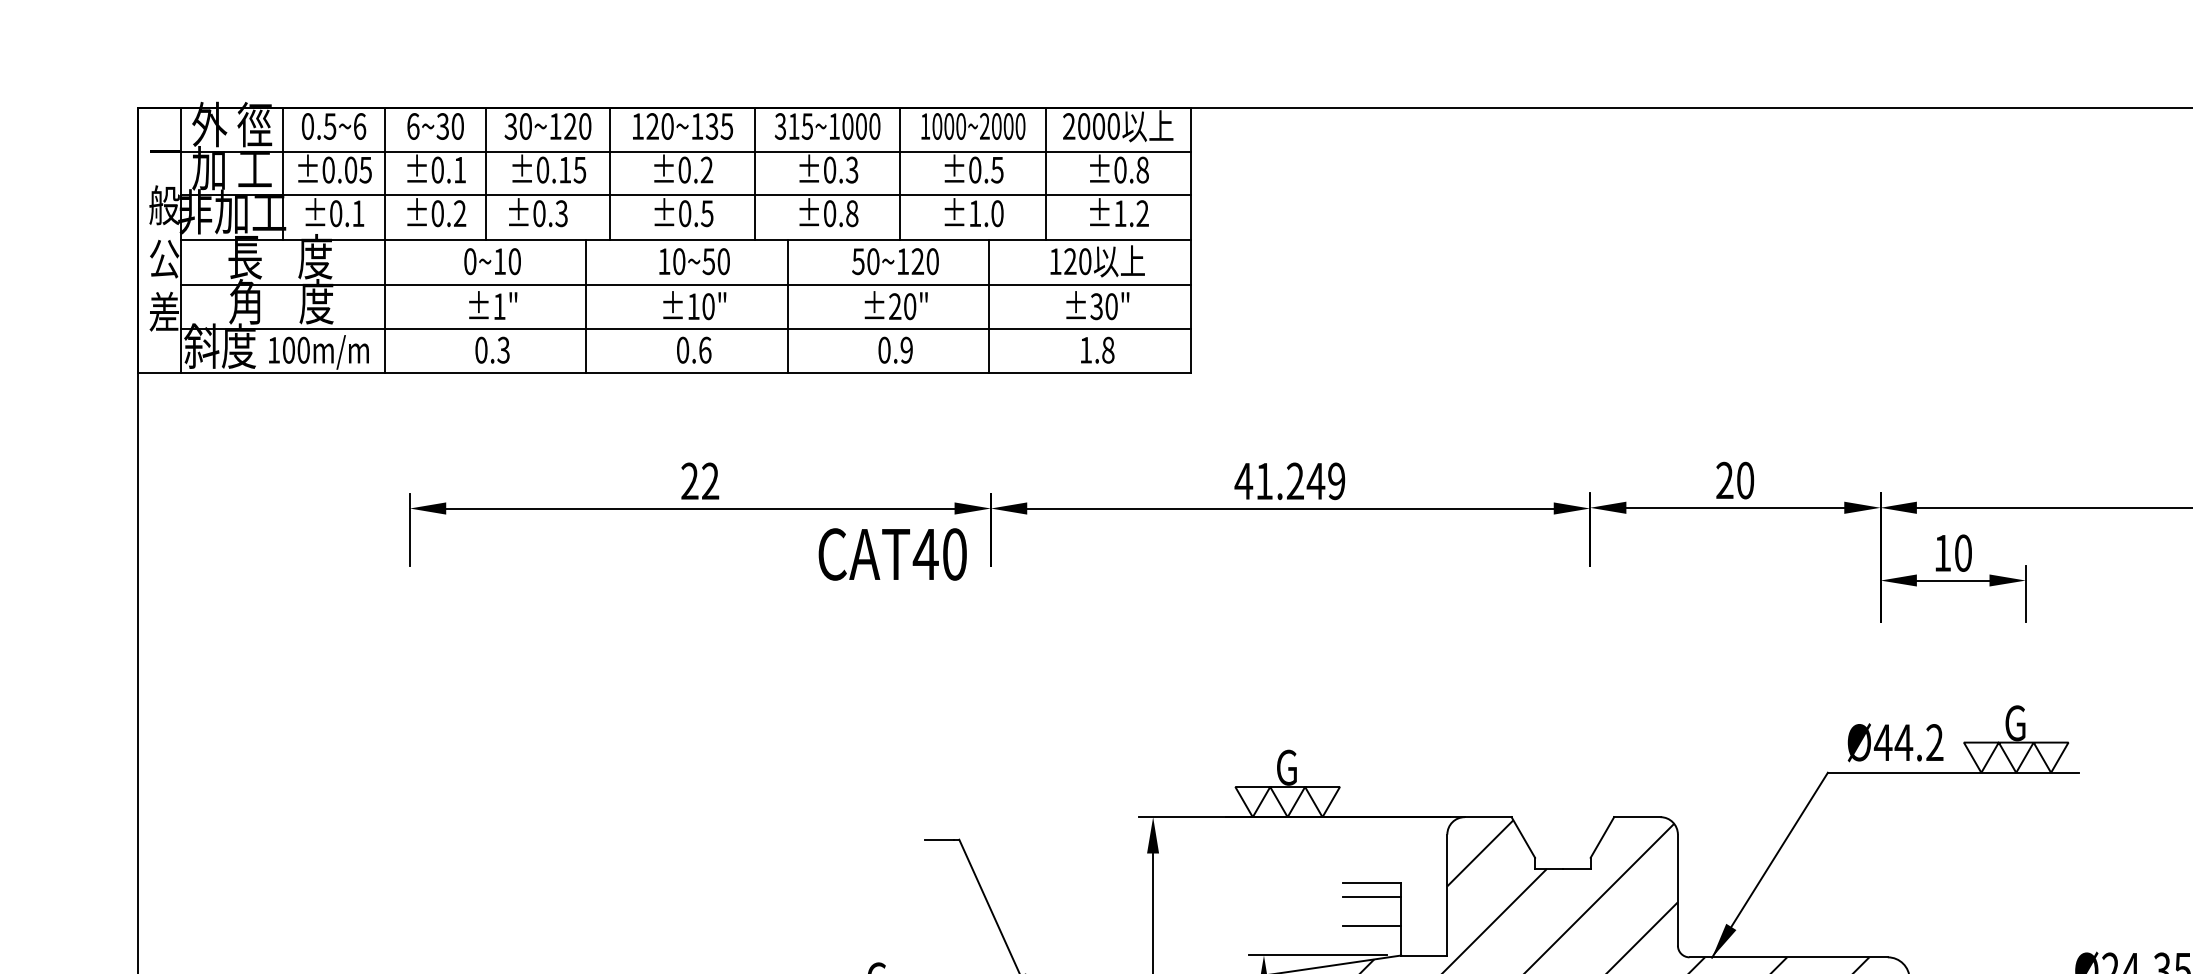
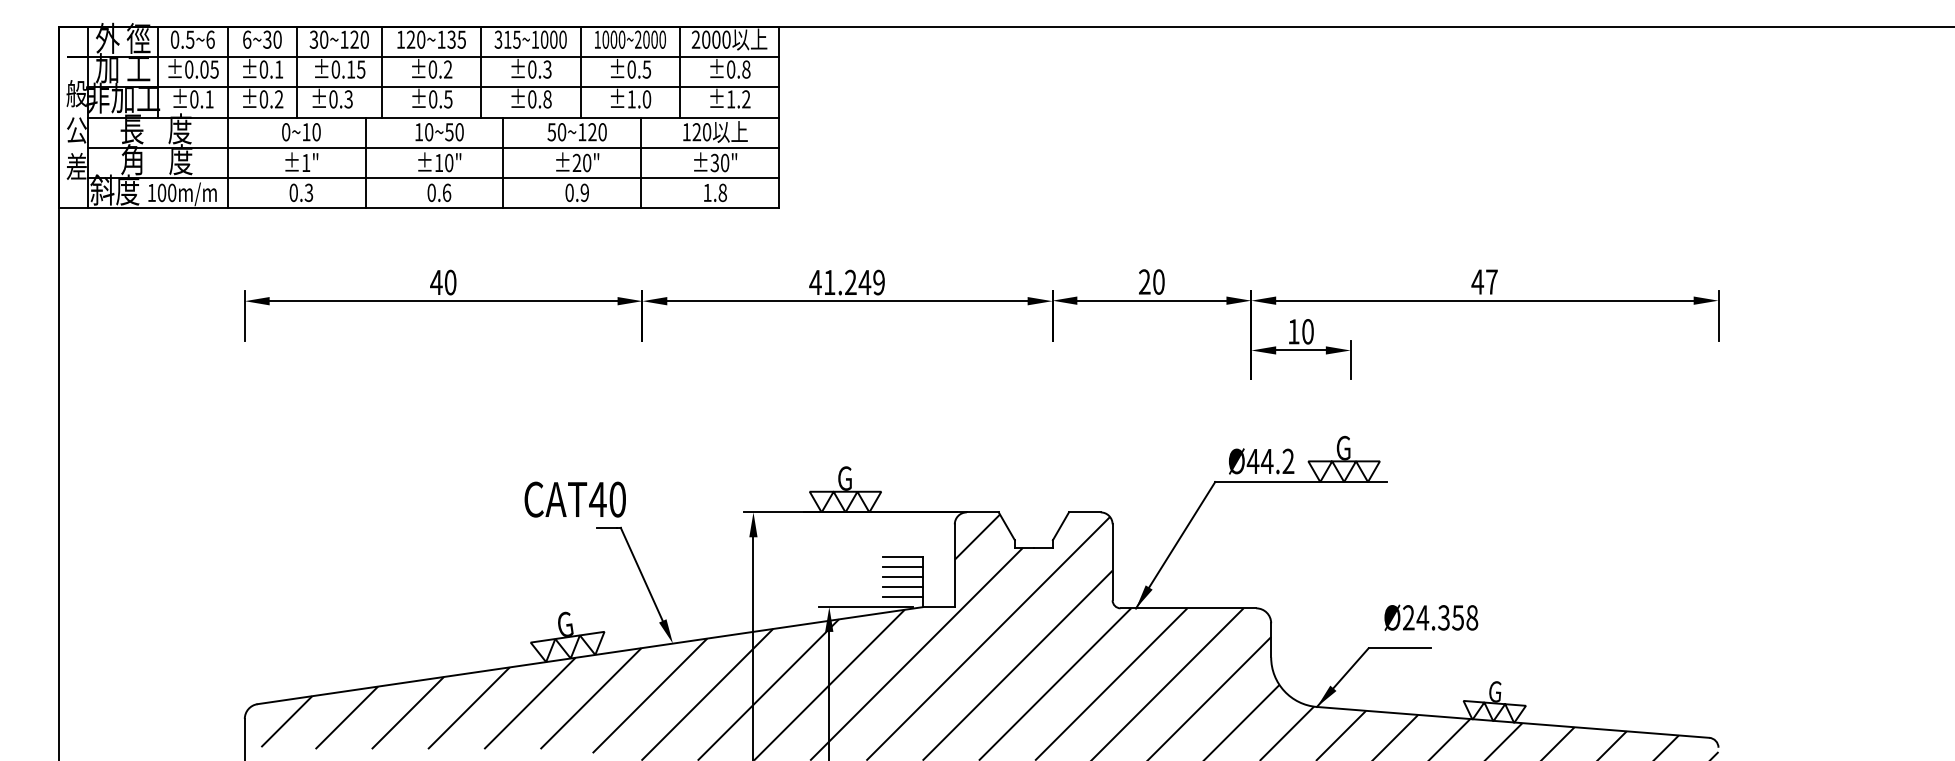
text: (700, 481) -> (443, 282), 22 -> 40
text: (891, 554) -> (574, 499), moved
line: (1372, 912) -> (903, 577), added
line: (1372, 941) -> (903, 597), added

